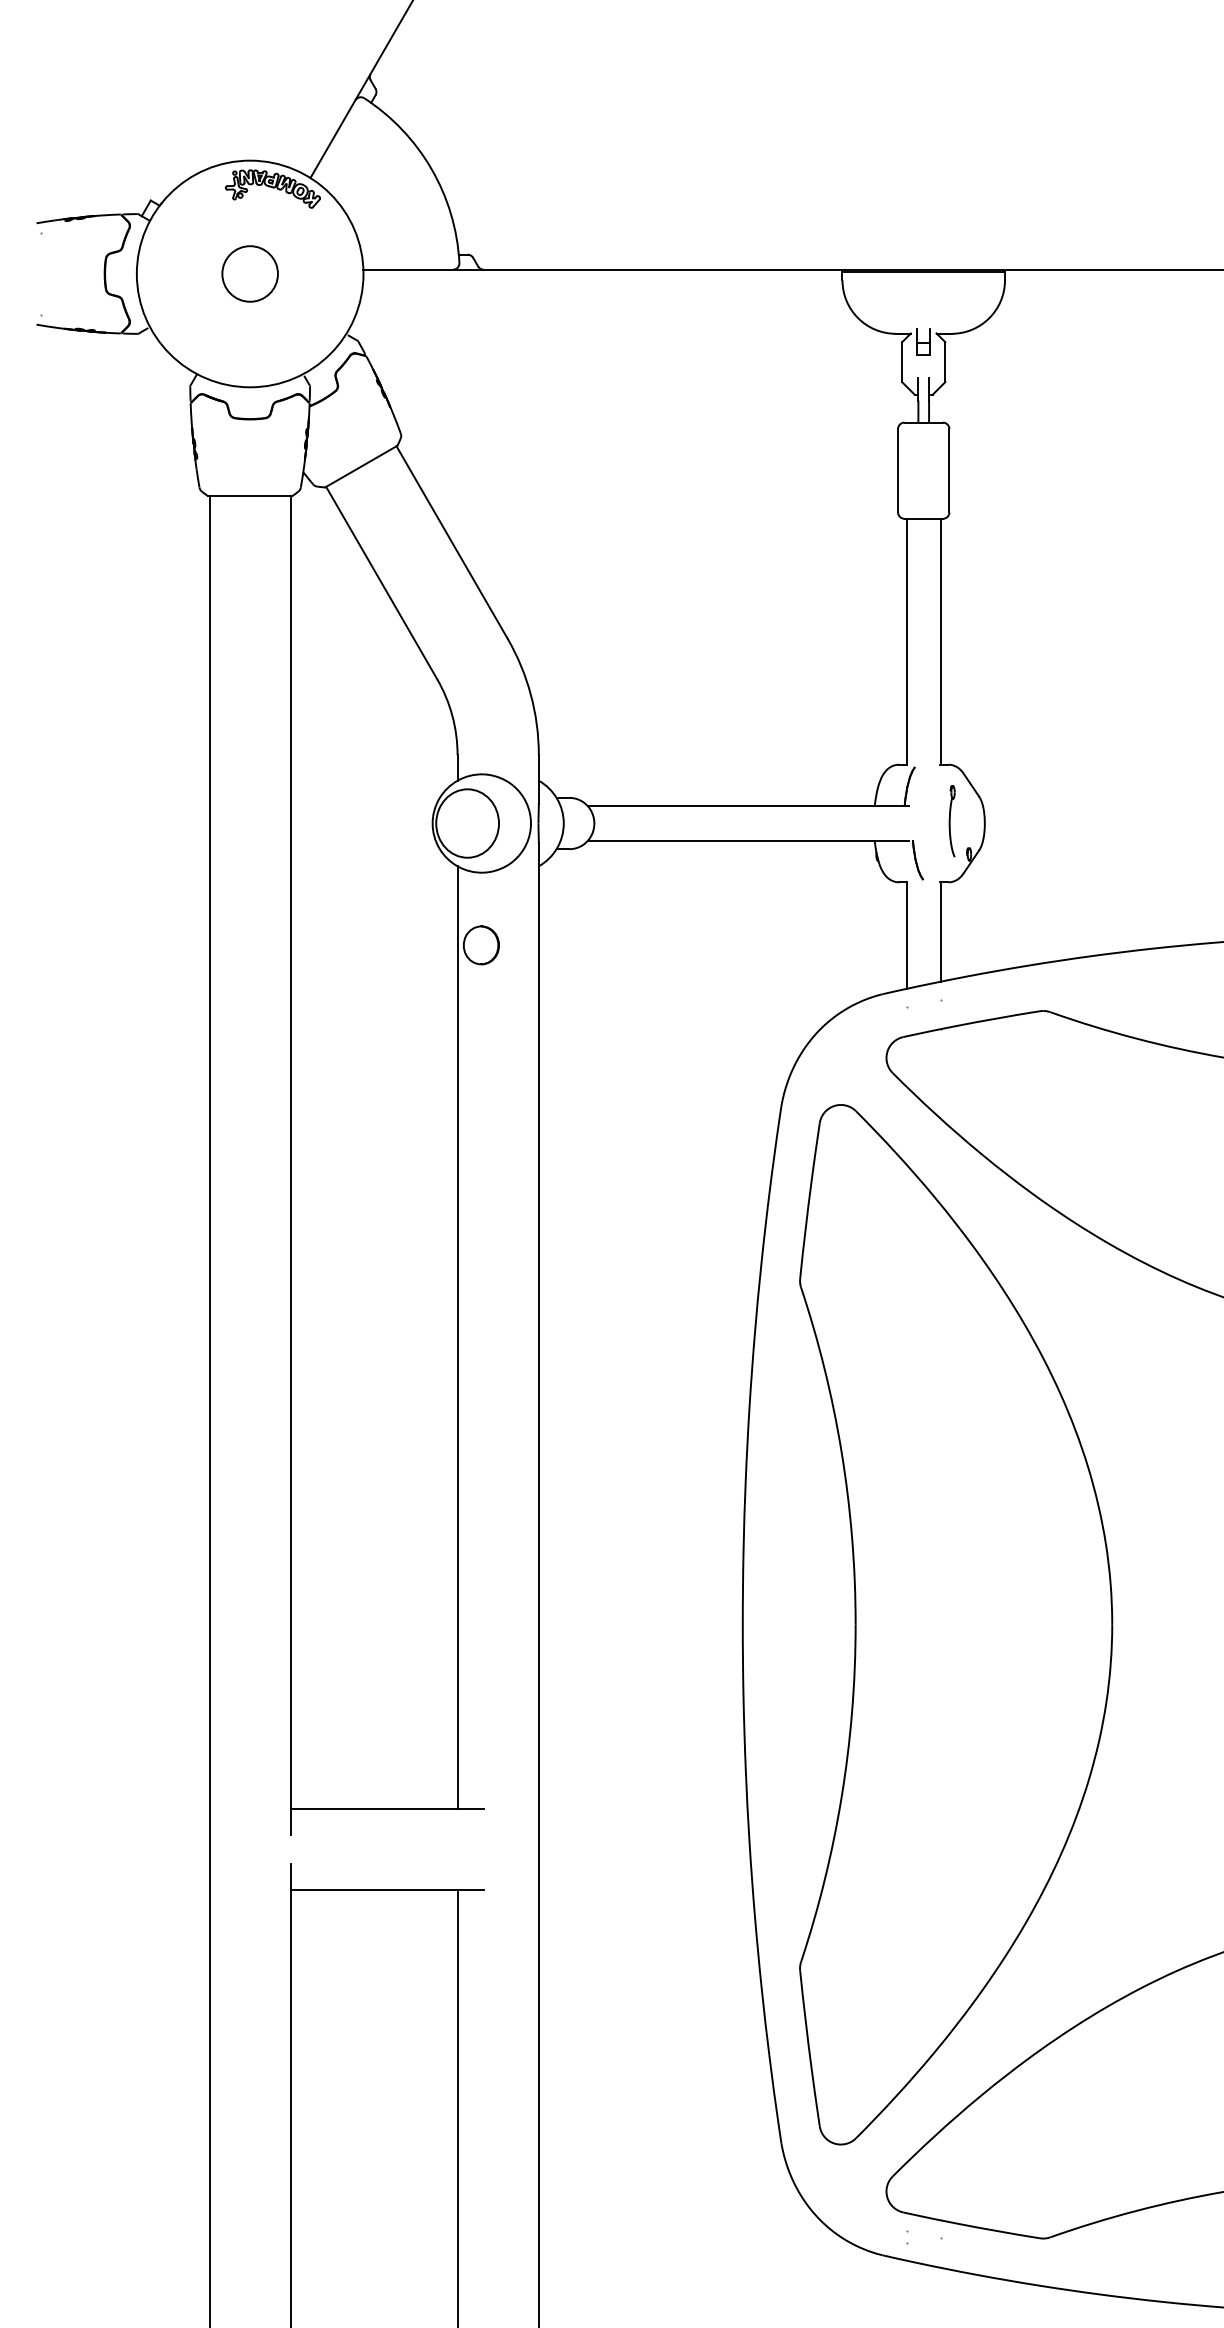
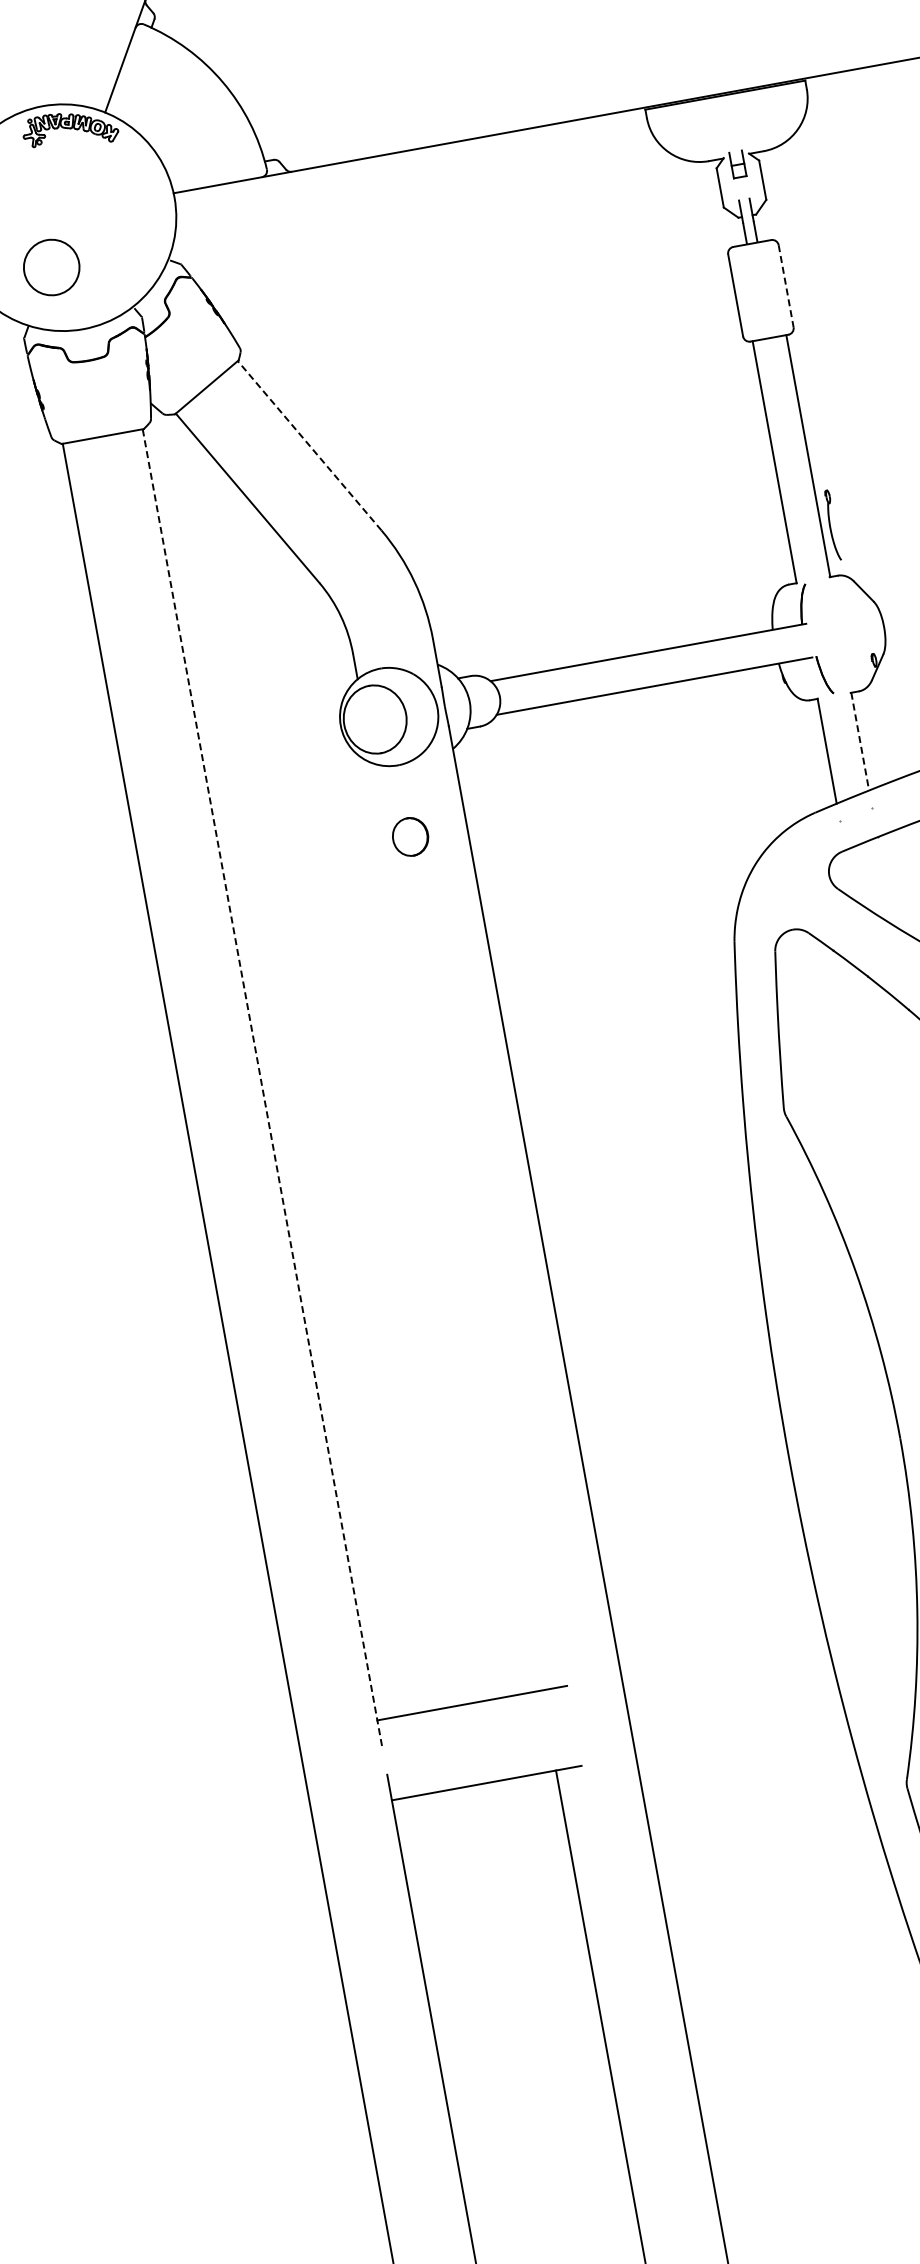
circle: (249, 273) -> (50, 267), moved
line: (949, 470) -> (786, 286), solid -> dashed
line: (451, 542) -> (309, 445), solid -> dashed
part: (951, 821) -> (831, 525), moved
line: (940, 932) -> (859, 742), solid -> dashed
line: (290, 1165) -> (262, 1087), solid -> dashed
line: (457, 1337) -> (457, 1227), removed

